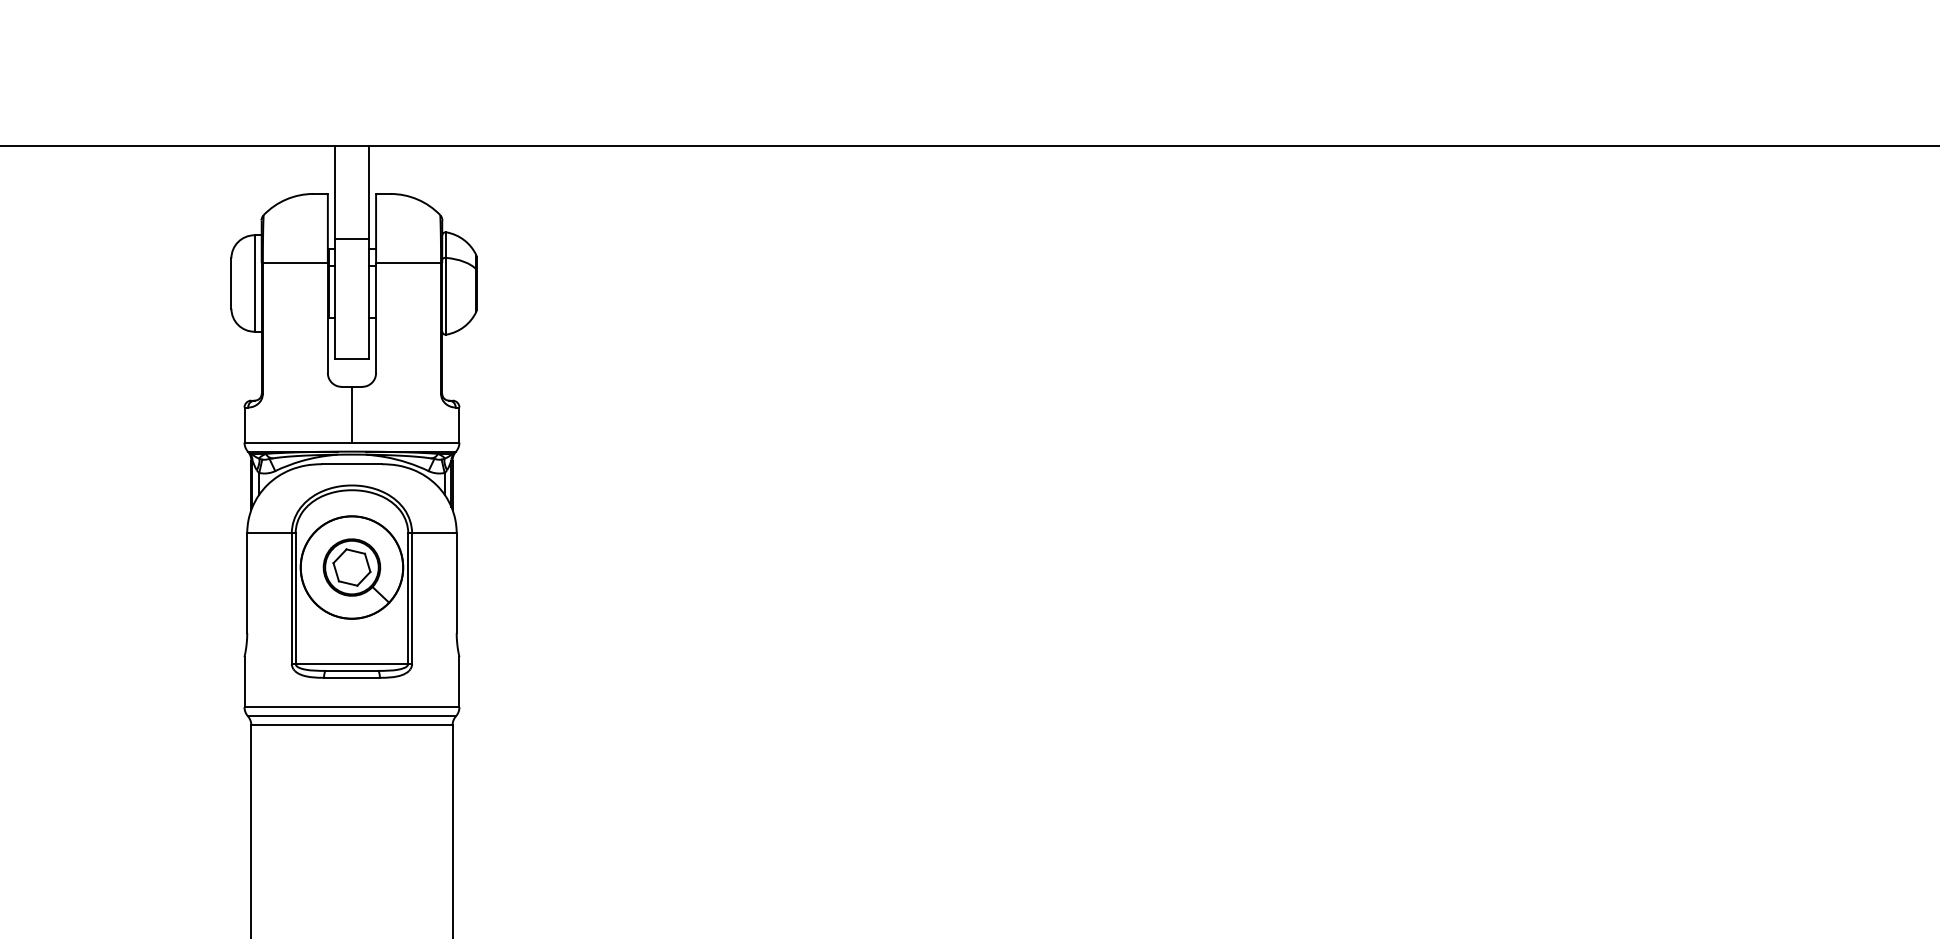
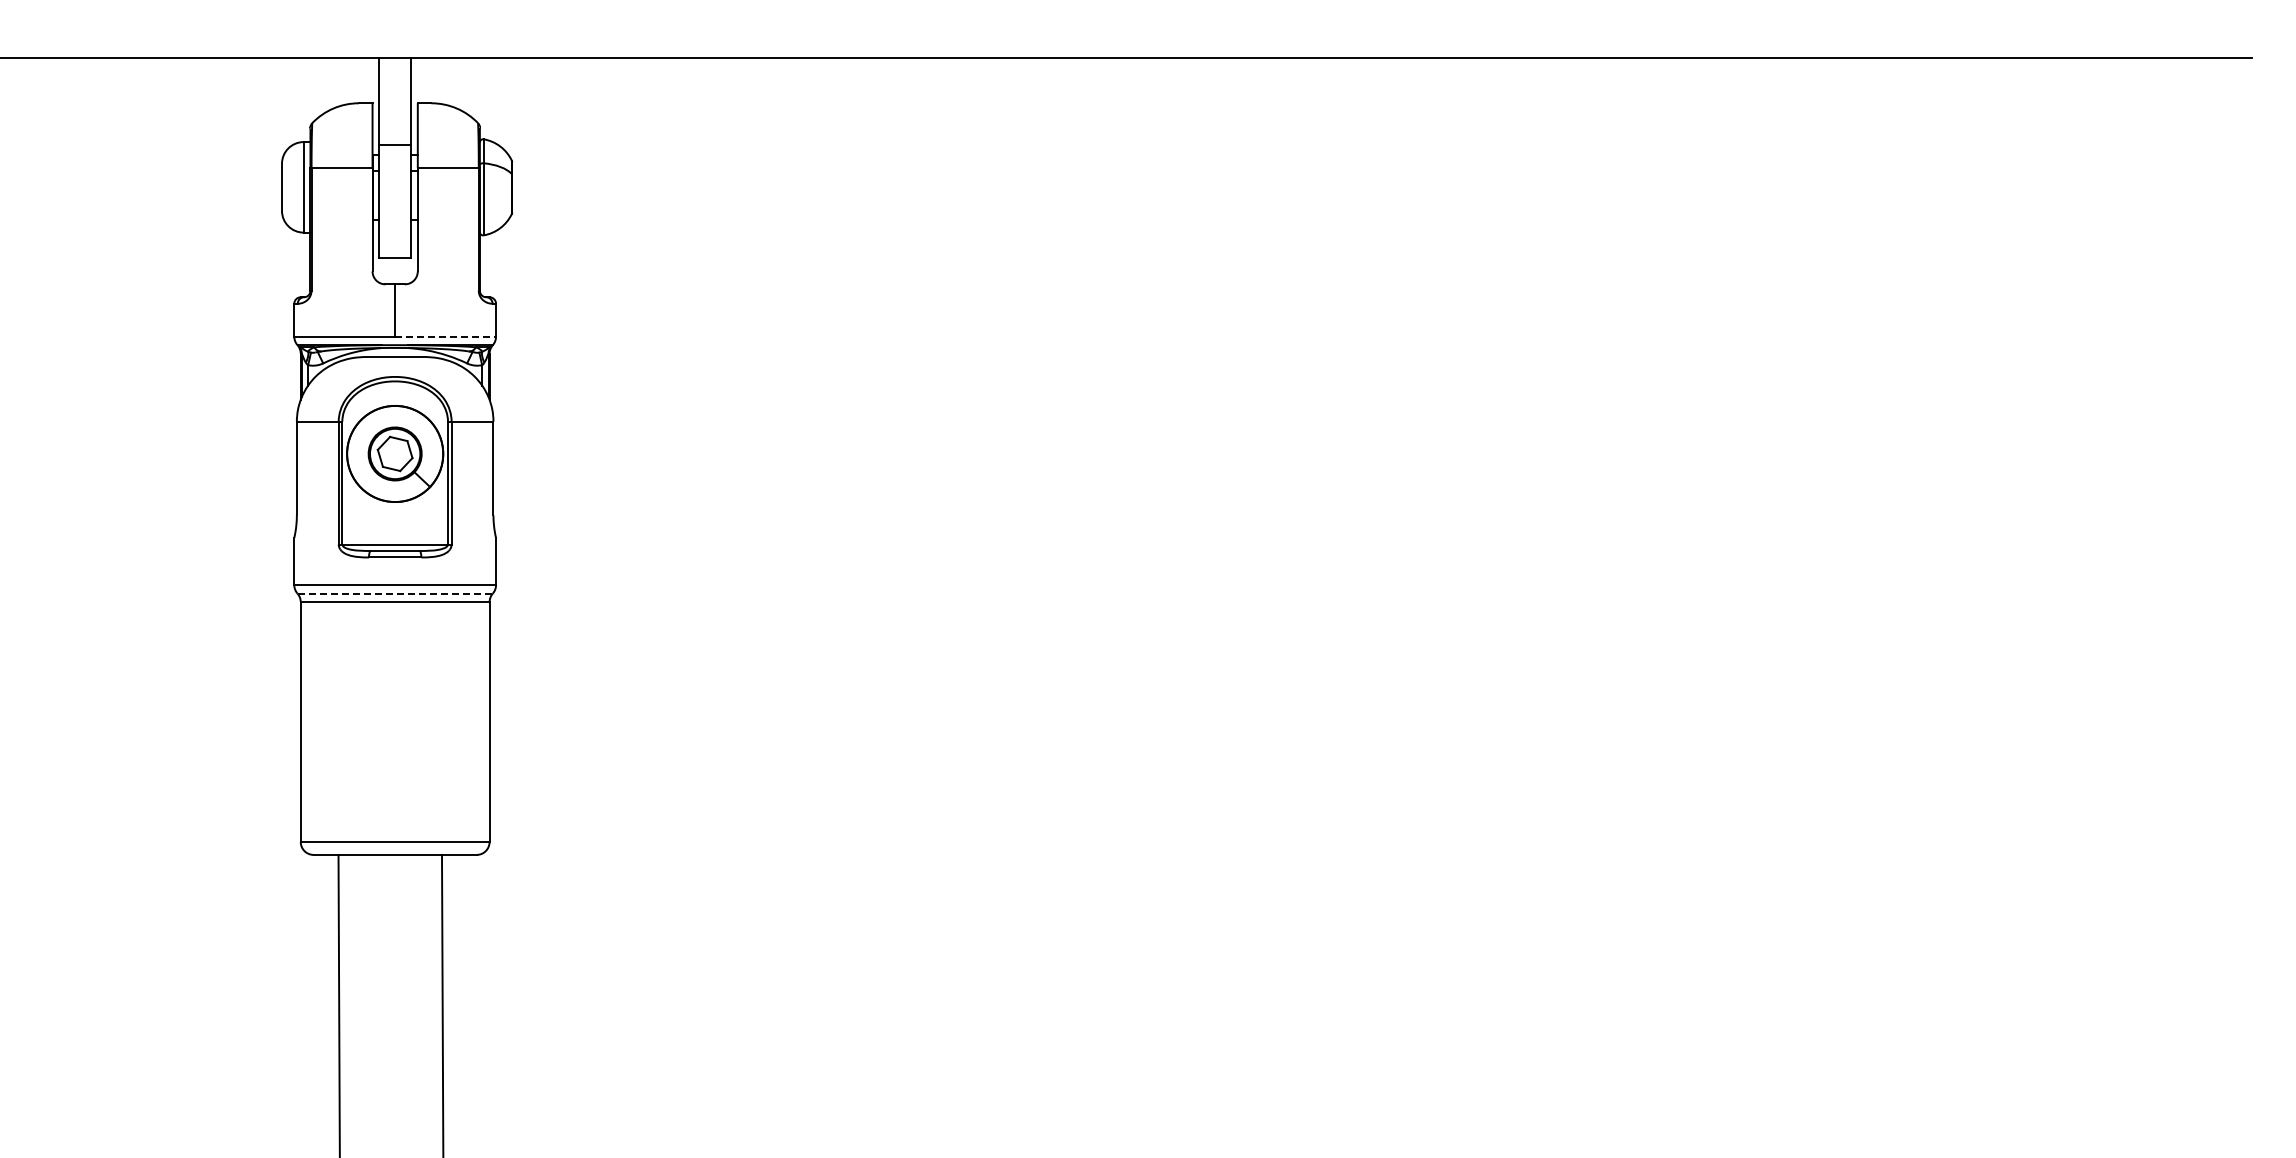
line: (406, 442) -> (446, 336), solid -> dashed
line: (352, 716) -> (395, 593), solid -> dashed

